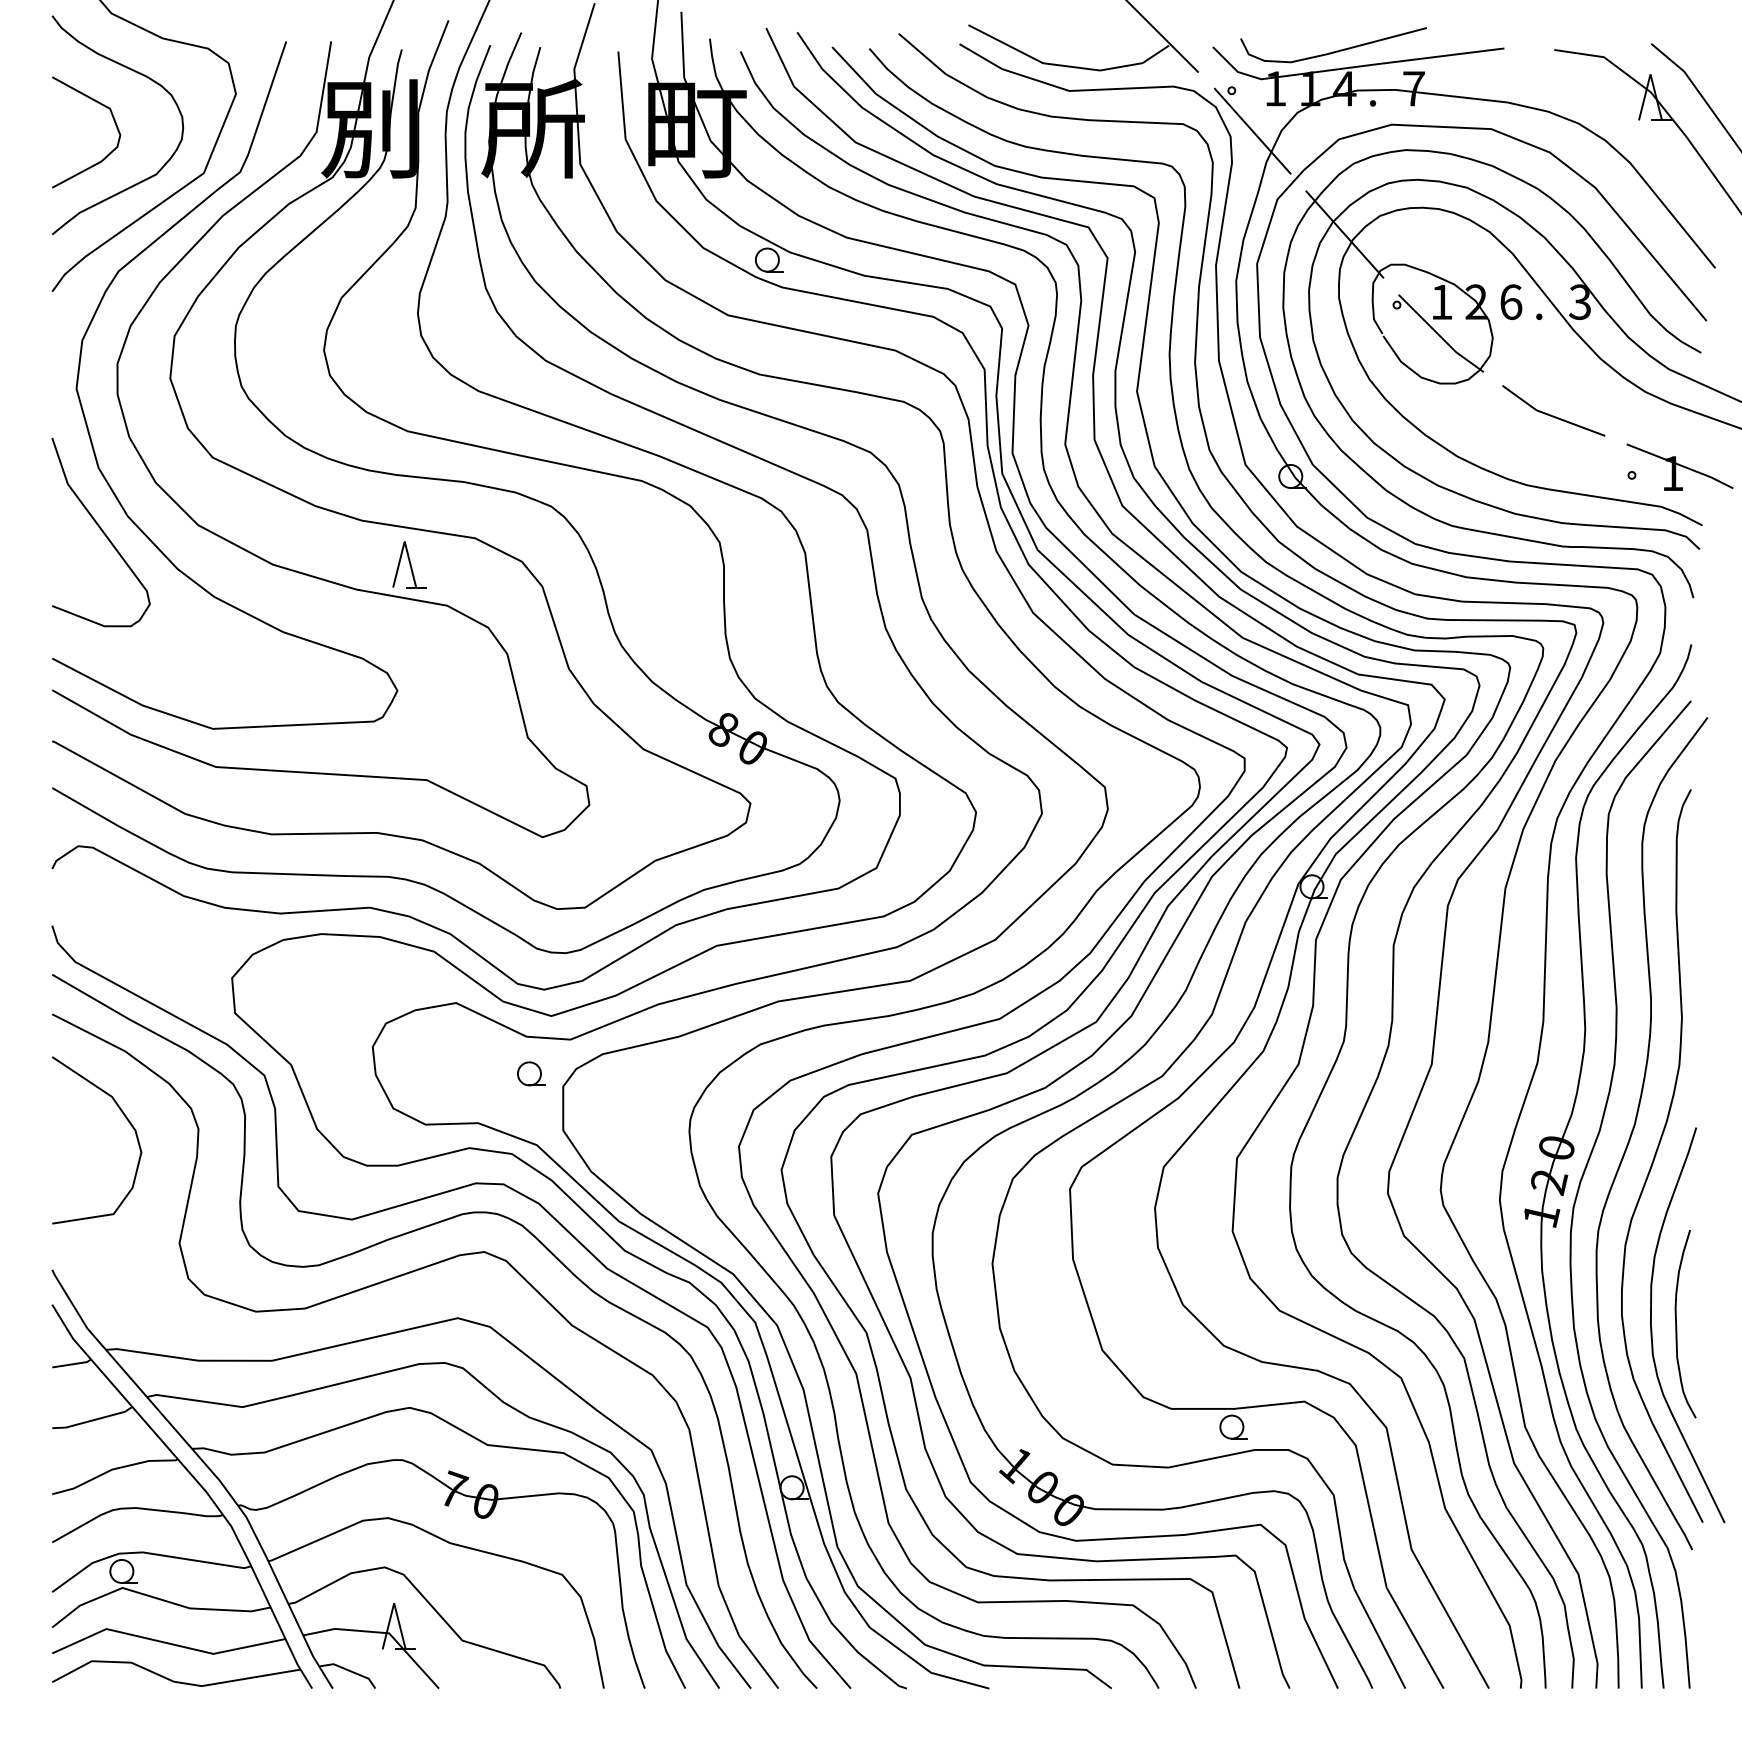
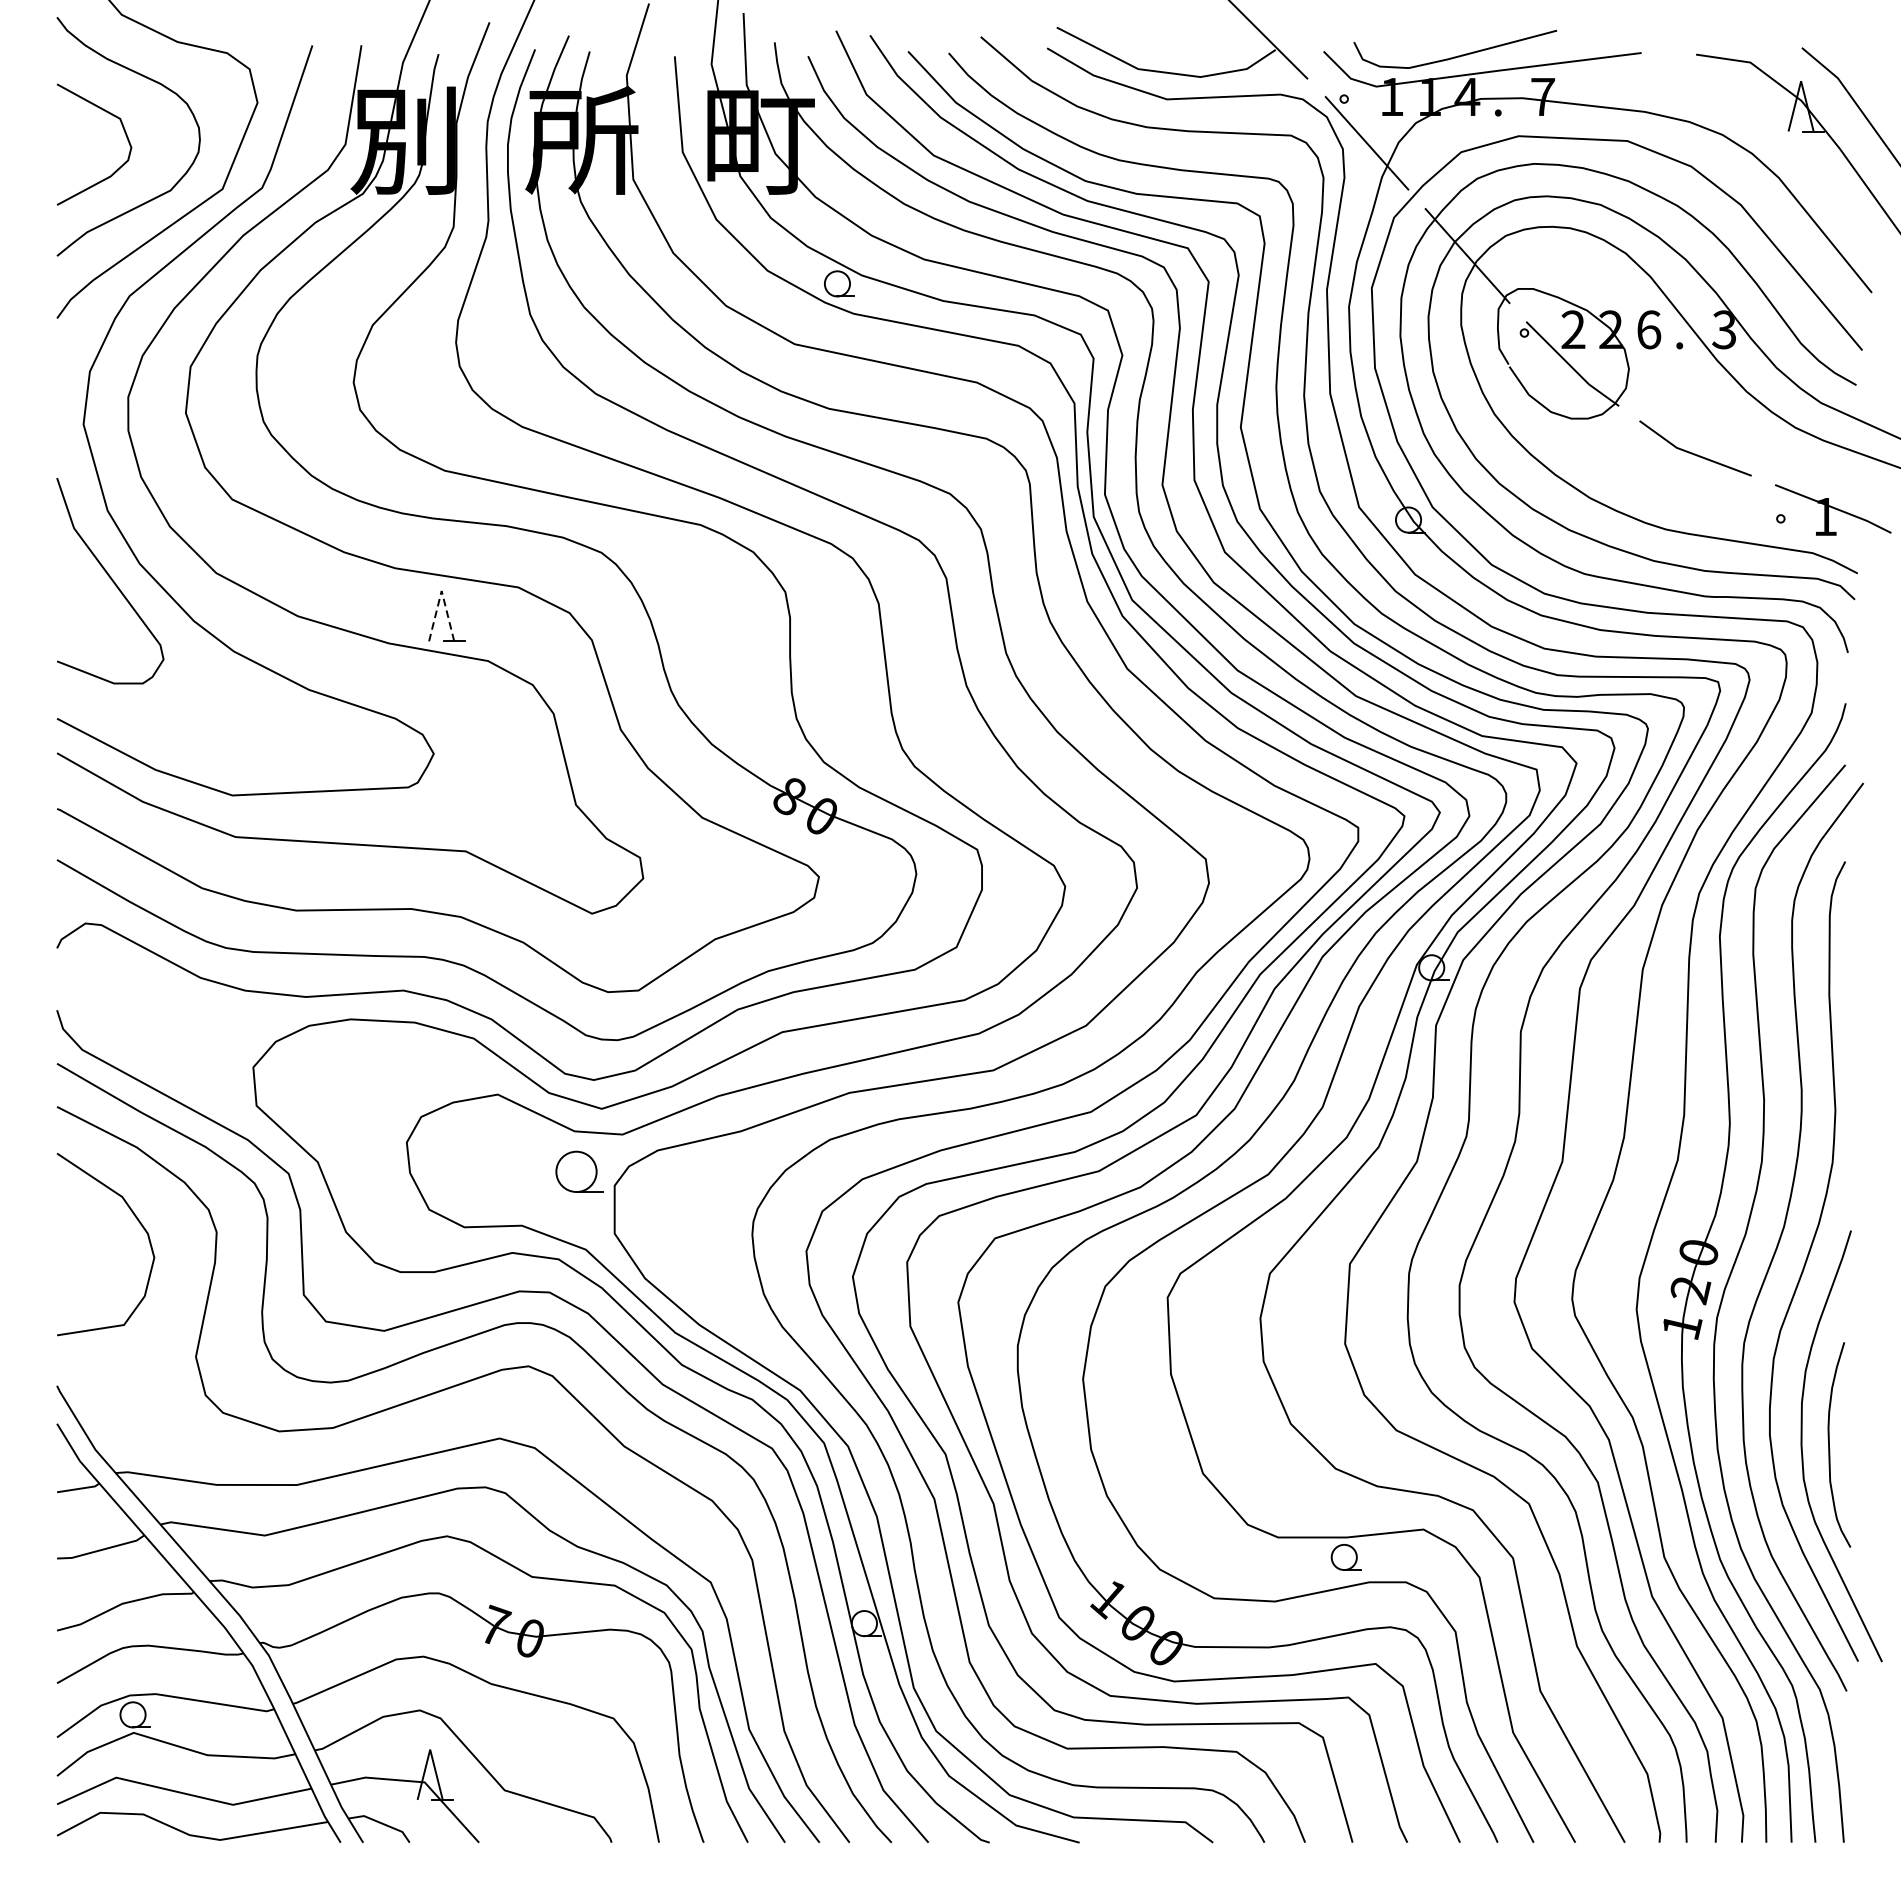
text: (1441, 301) -> (1573, 329), 1 -> 2
line: (404, 541) -> (441, 590), solid -> dashed
part: (531, 1073) -> (580, 1171), size x1.6

